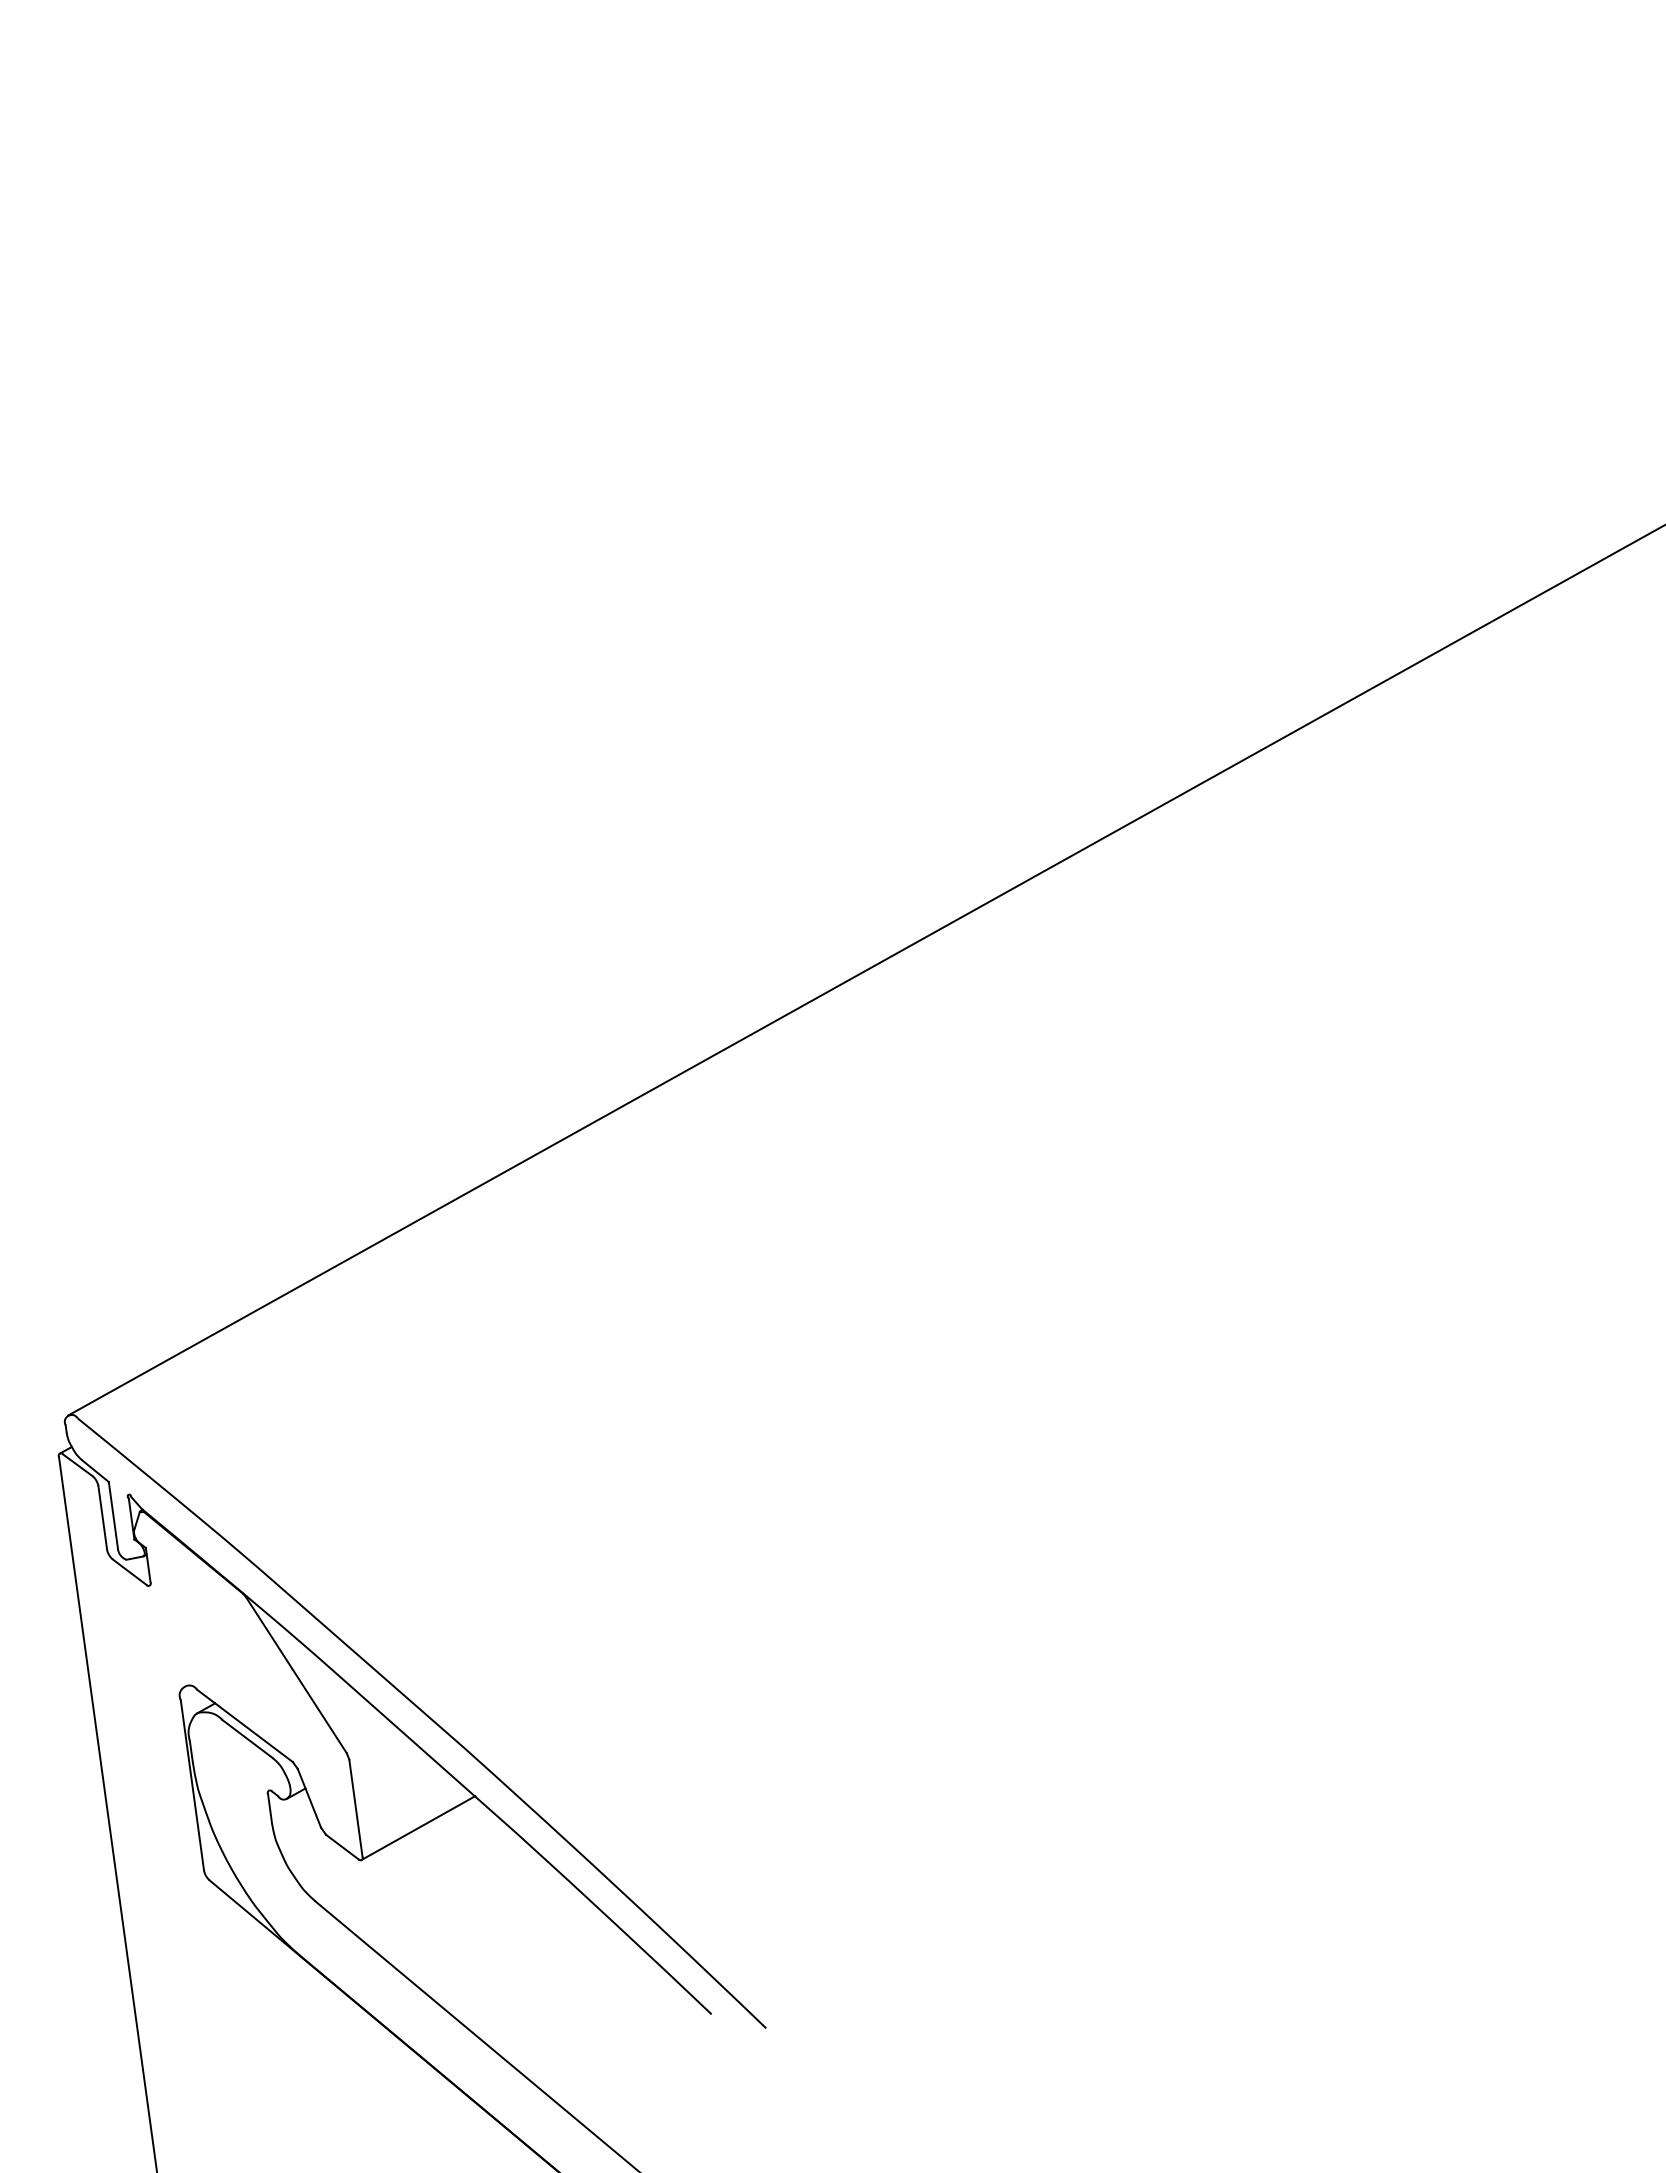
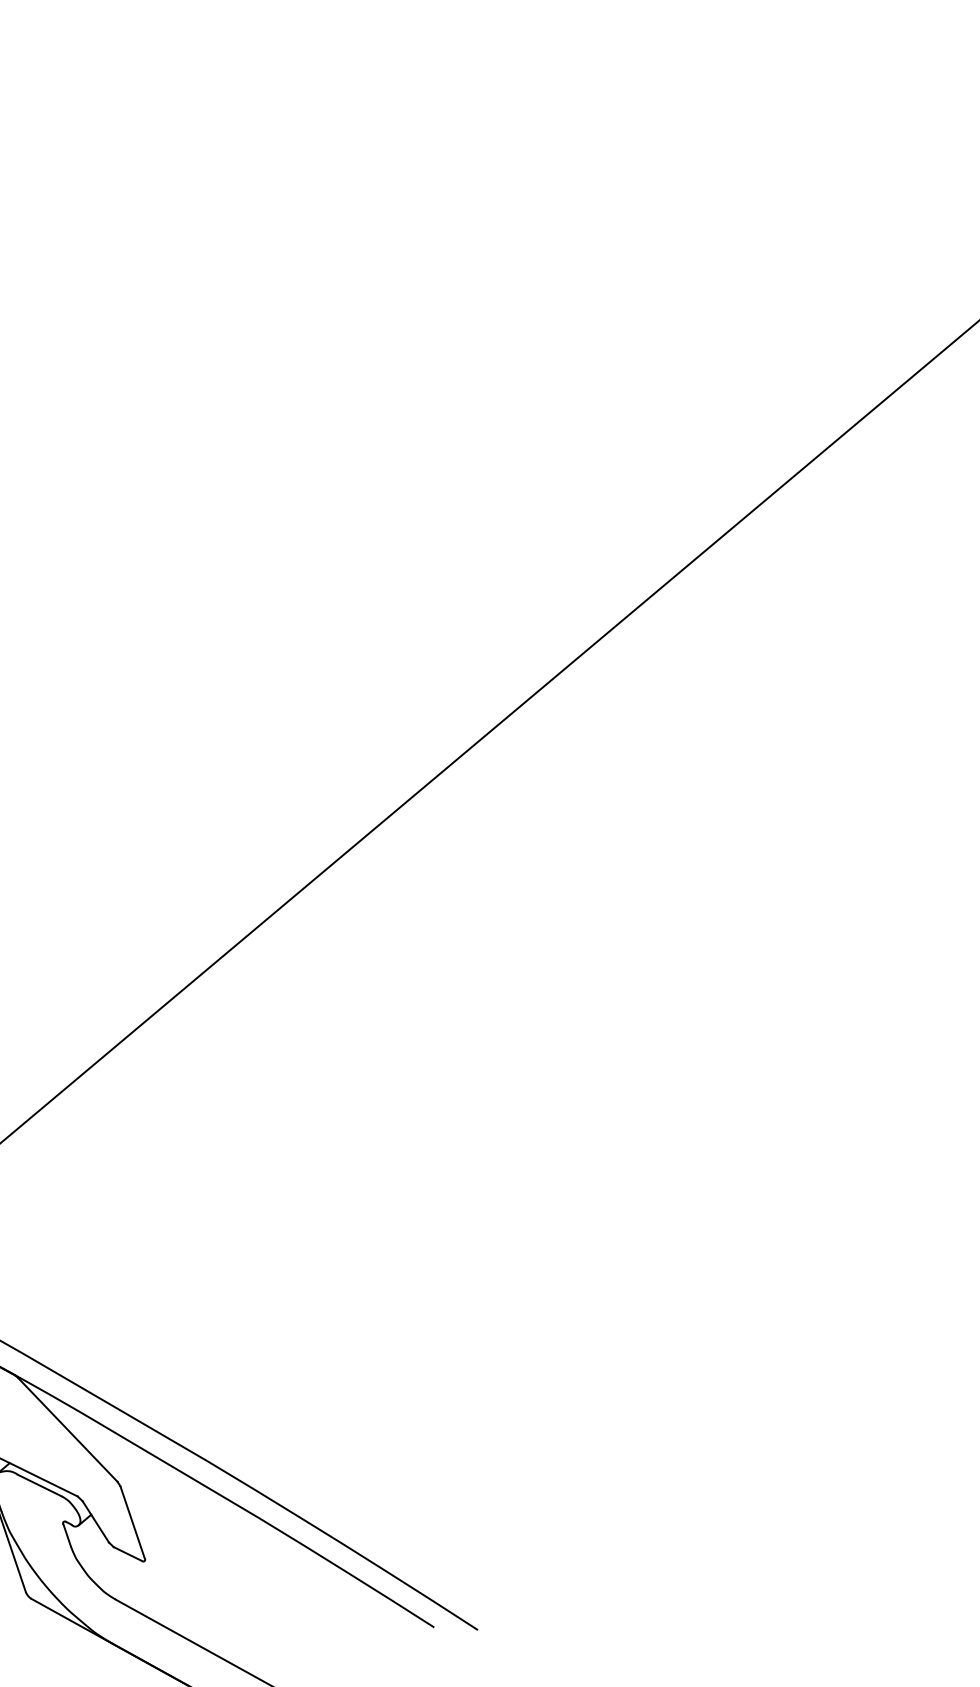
line: (418, 1828) -> (183, 1528), removed

